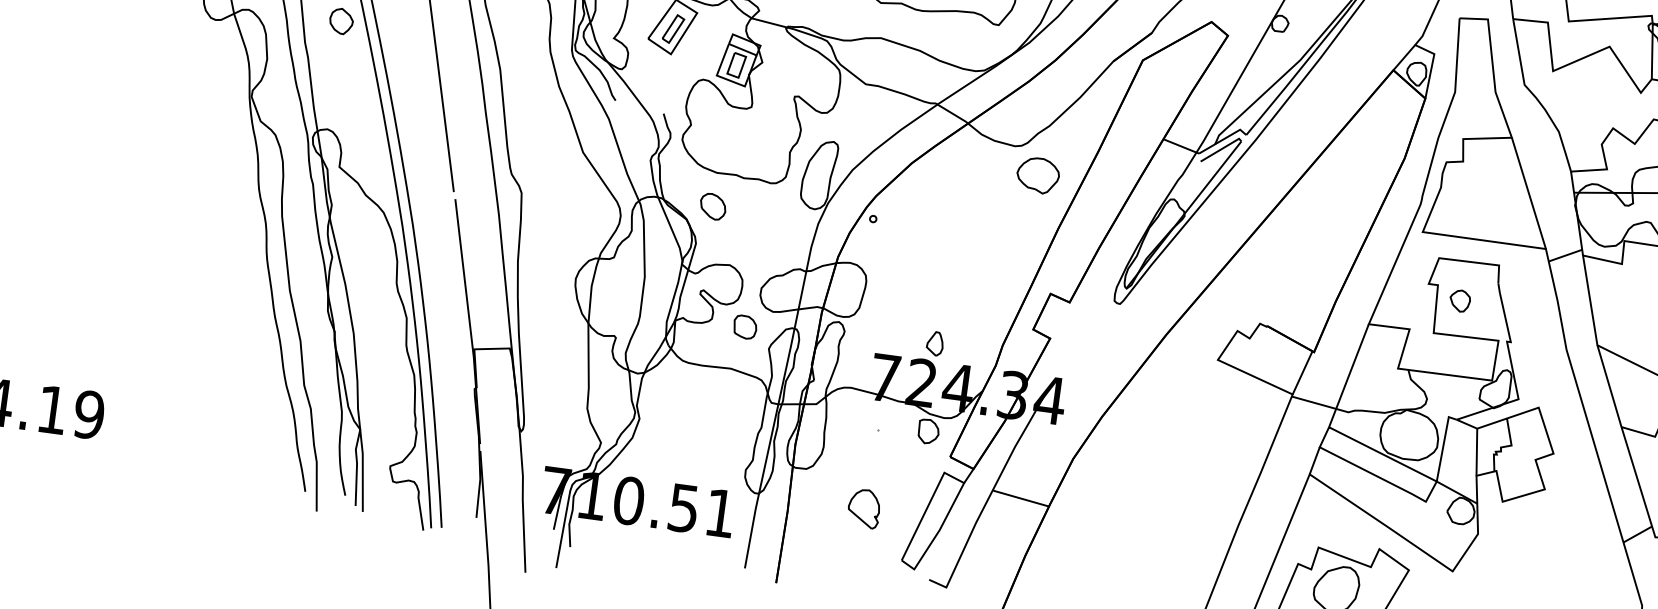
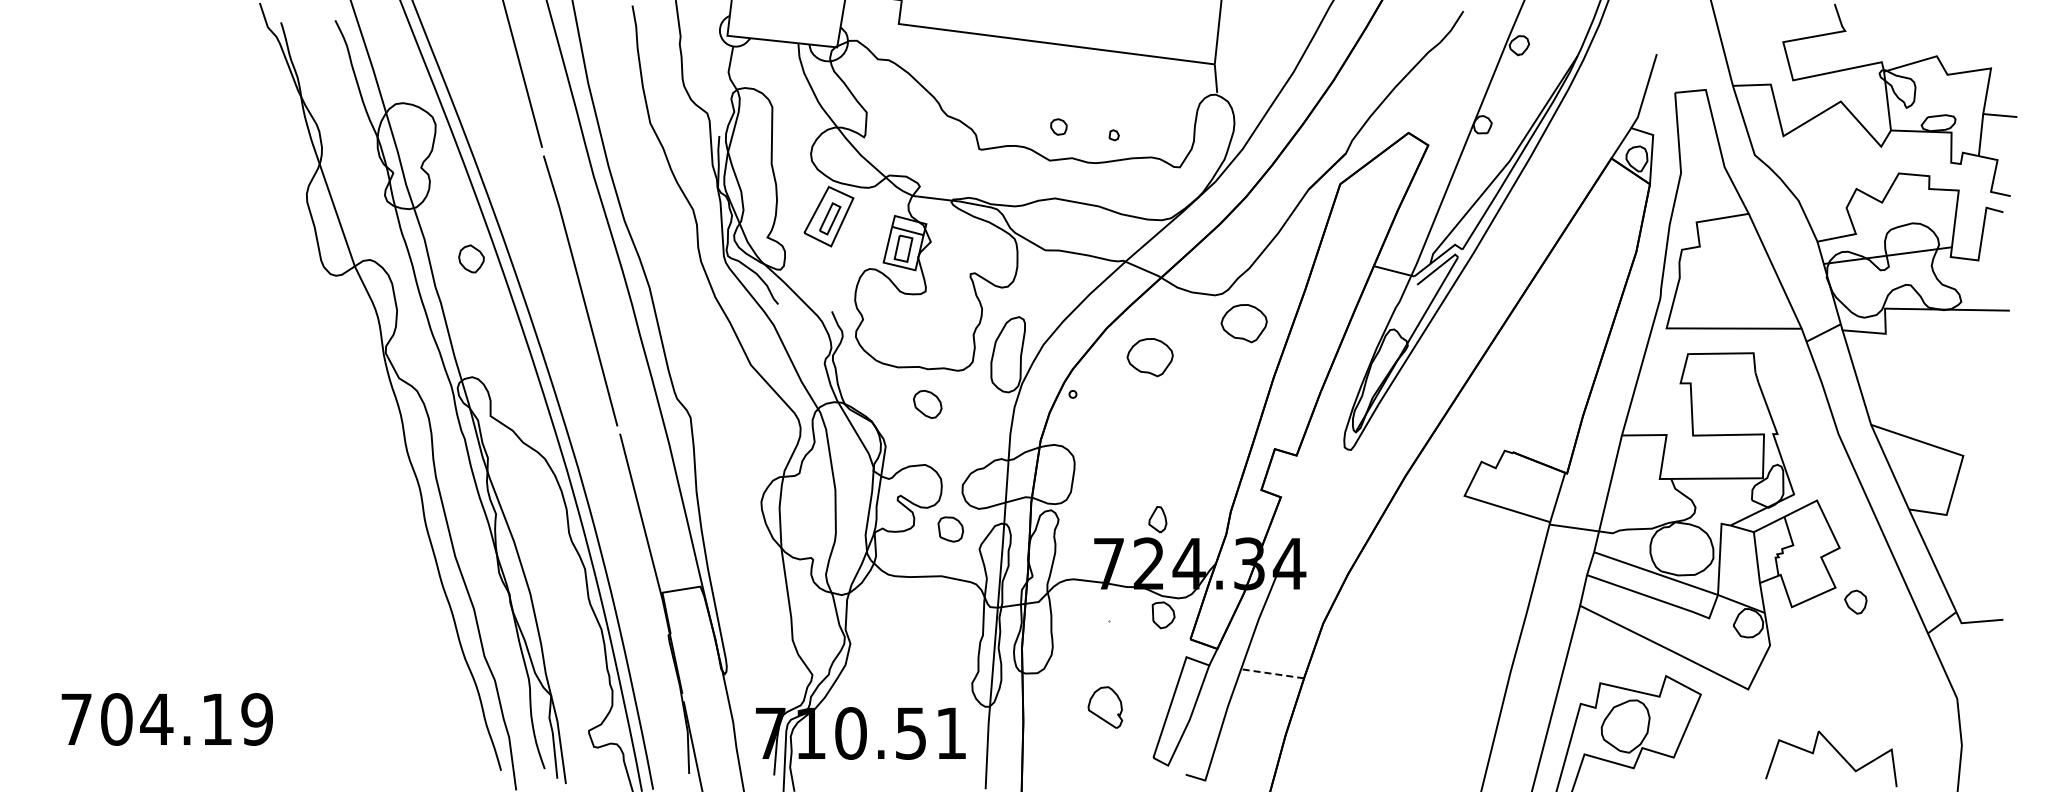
part: (947, 194) -> (1149, 357), added
part: (712, 206) -> (927, 404), moved
part: (1459, 300) -> (1855, 601), moved
line: (1020, 498) -> (1272, 673), solid -> dashed

